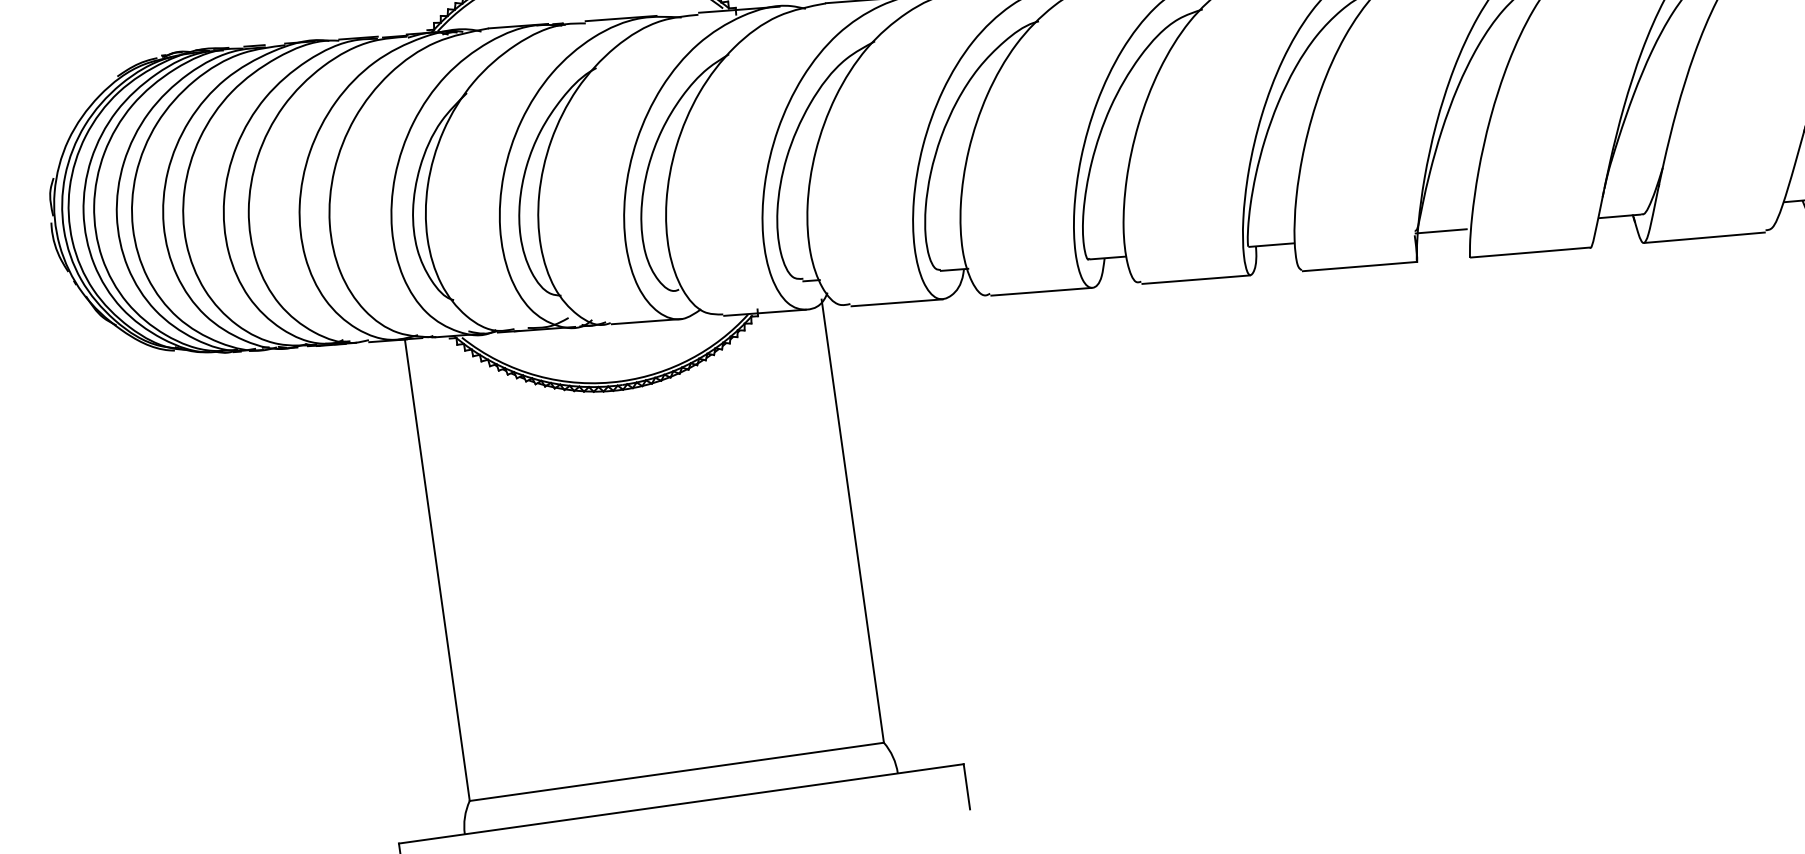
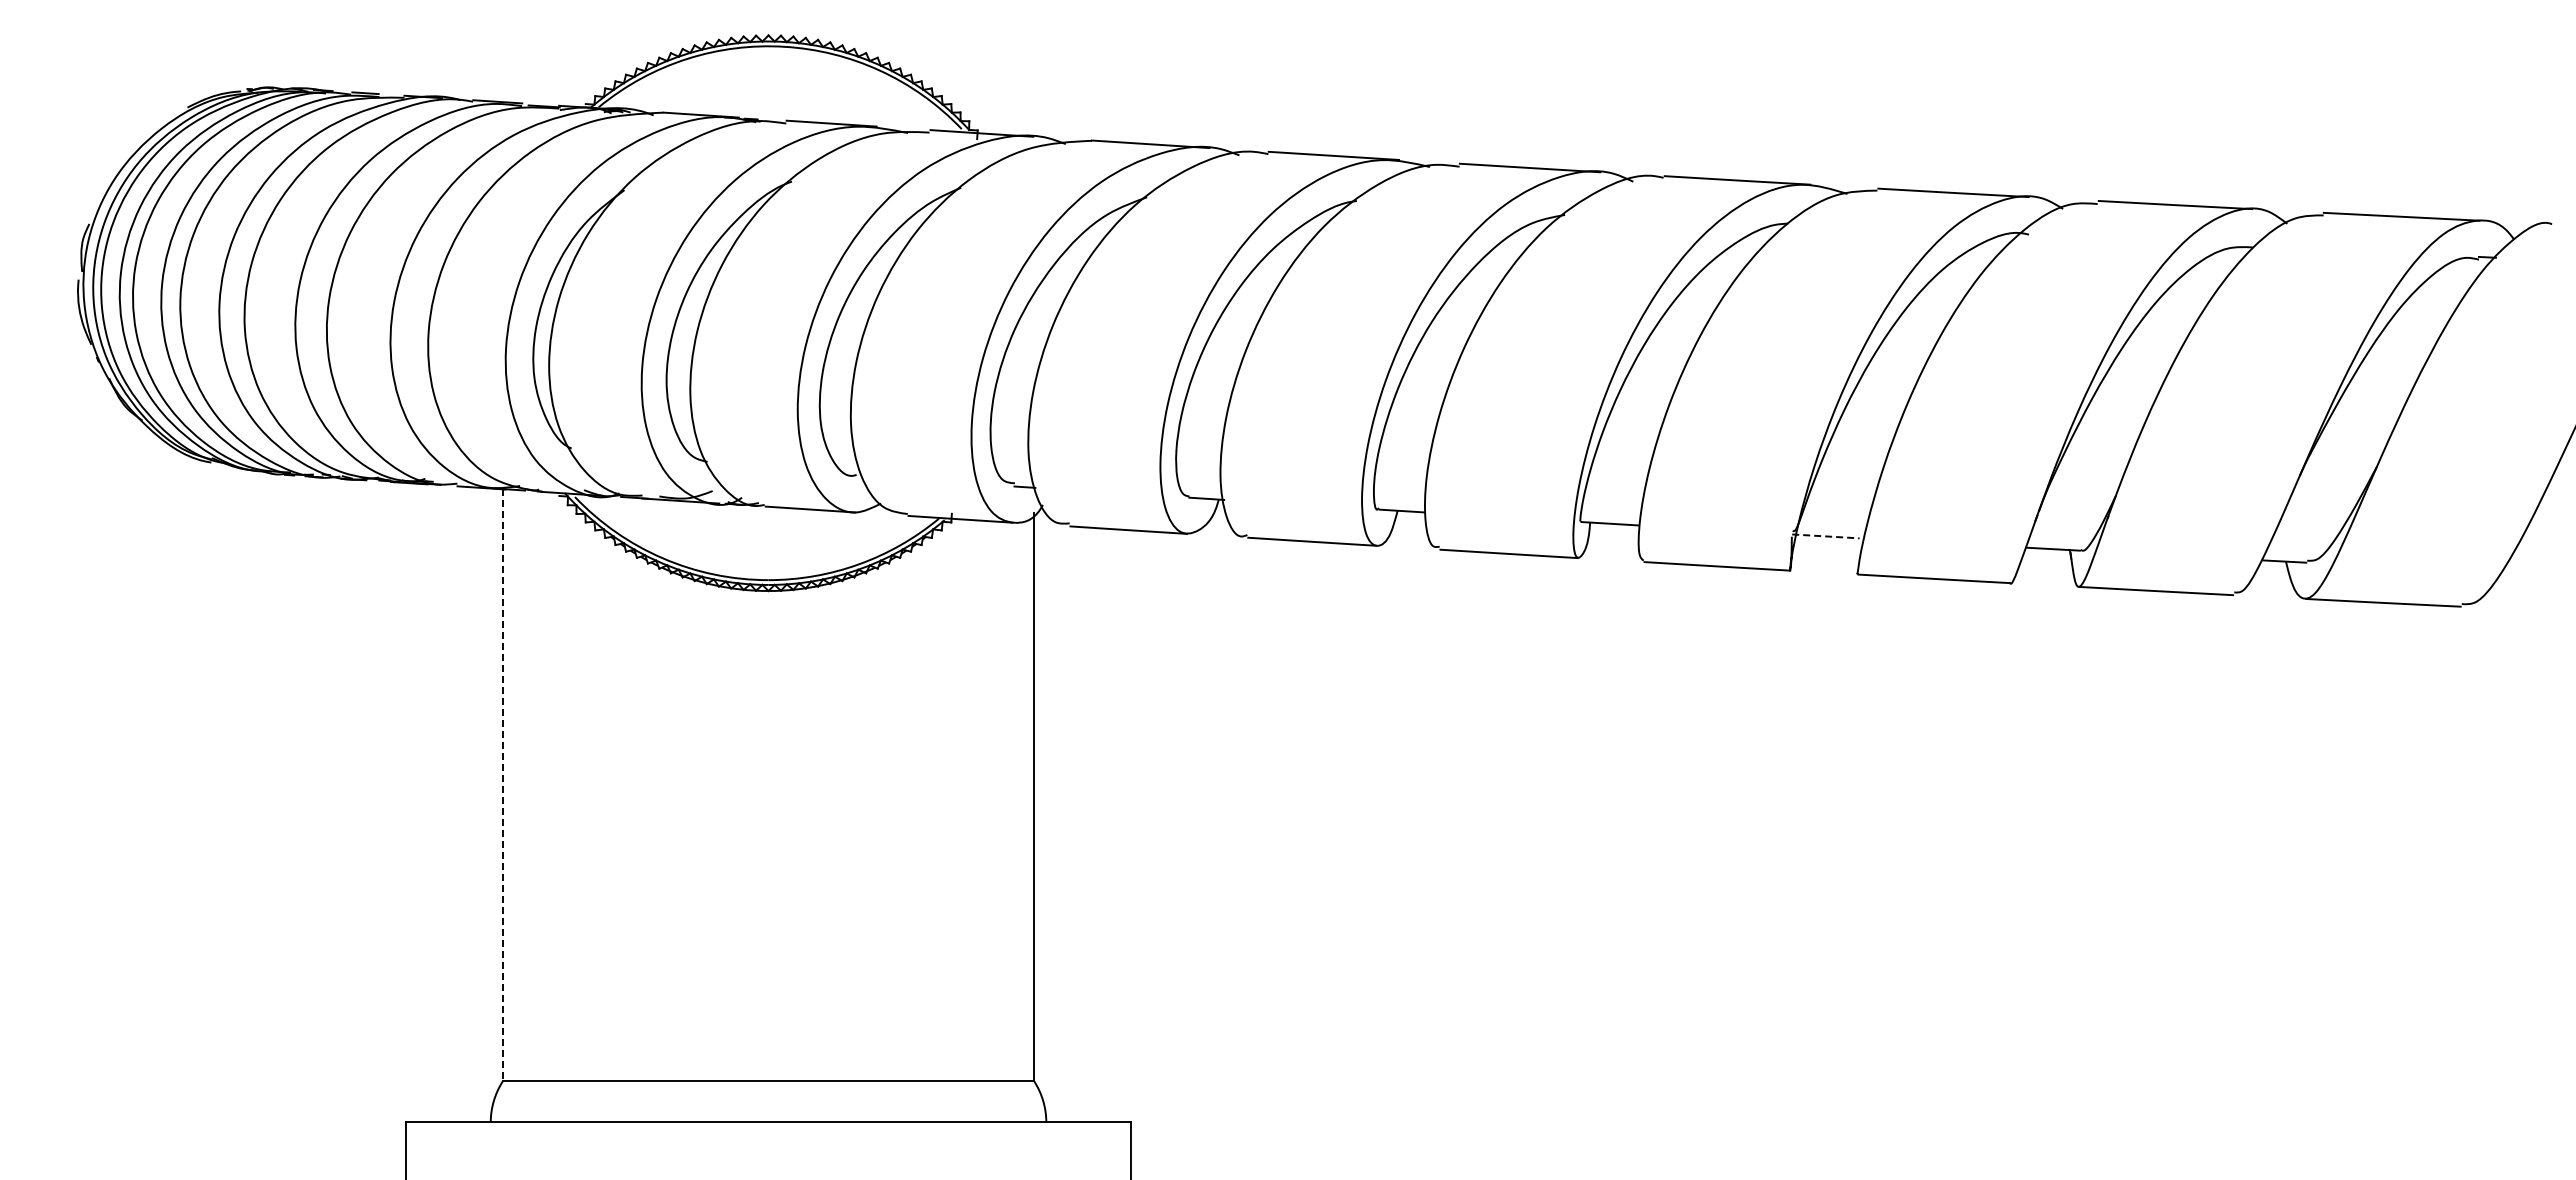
line: (1440, 231) -> (1825, 536), solid -> dashed
line: (437, 570) -> (502, 785), solid -> dashed

